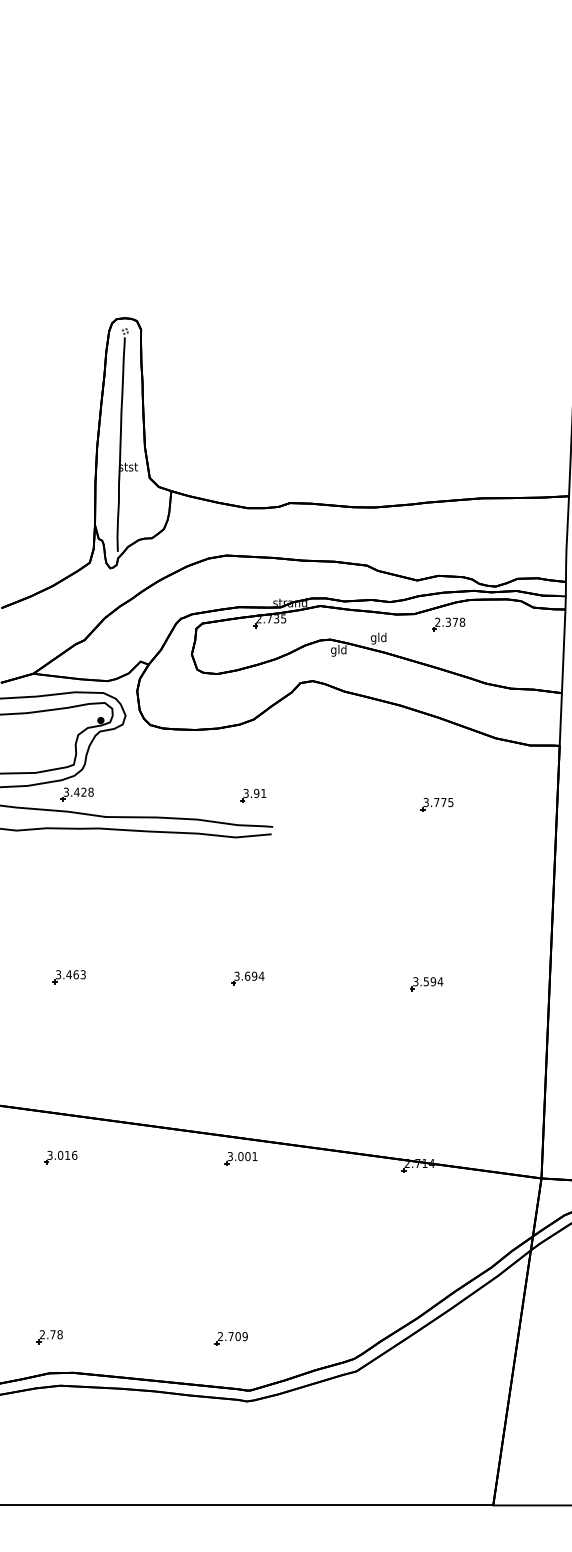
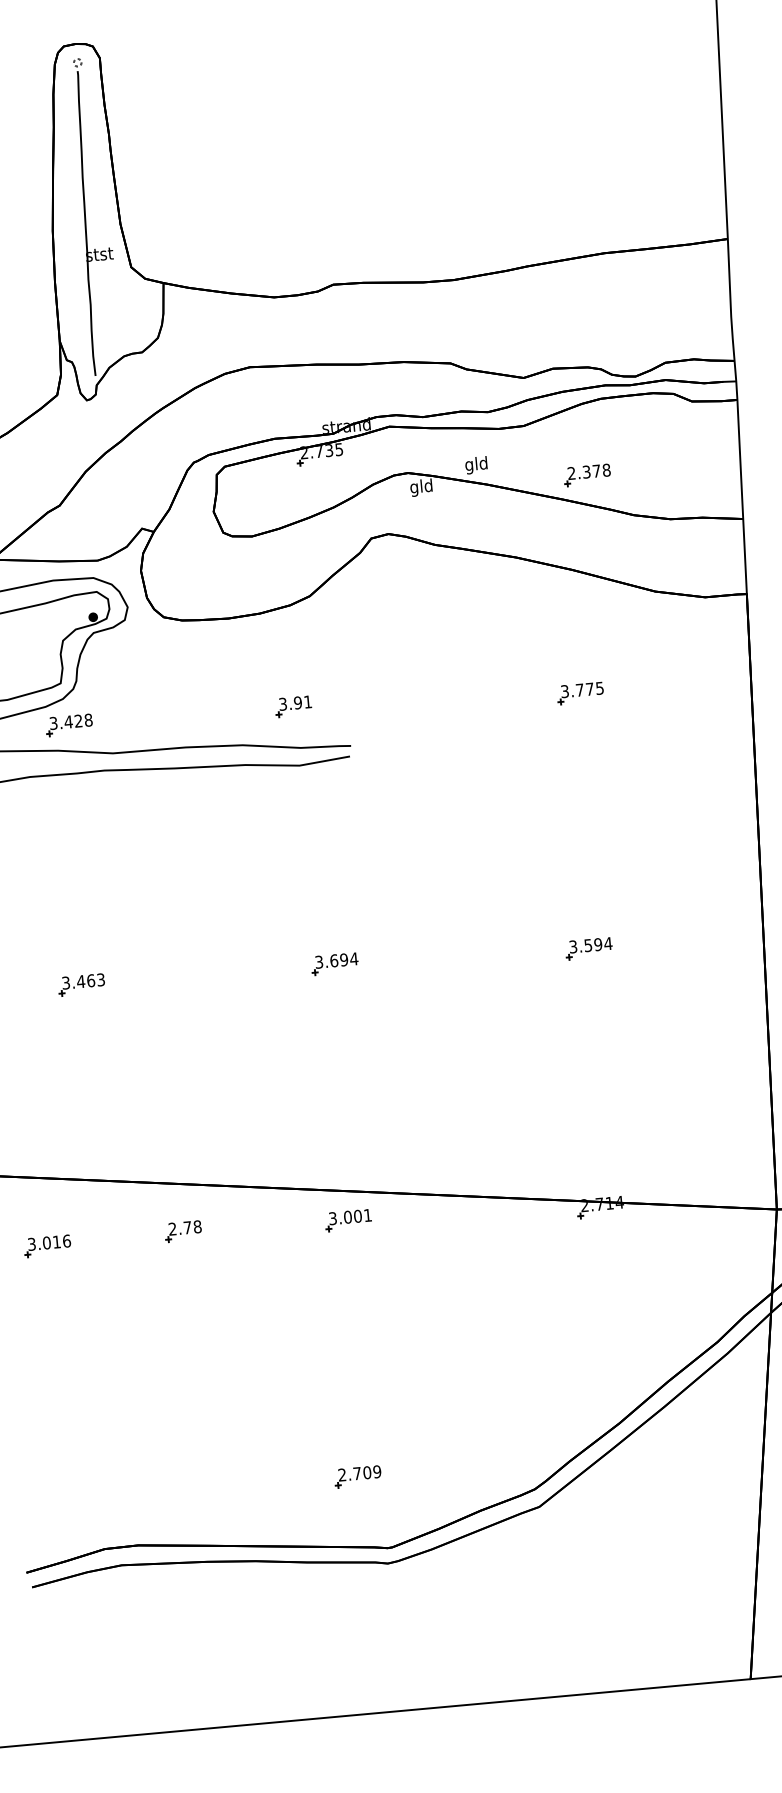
part: (448, 624) -> (587, 475), moved
part: (253, 795) -> (293, 706), moved
part: (60, 1157) -> (47, 1245), moved
part: (49, 1337) -> (182, 1232), moved

